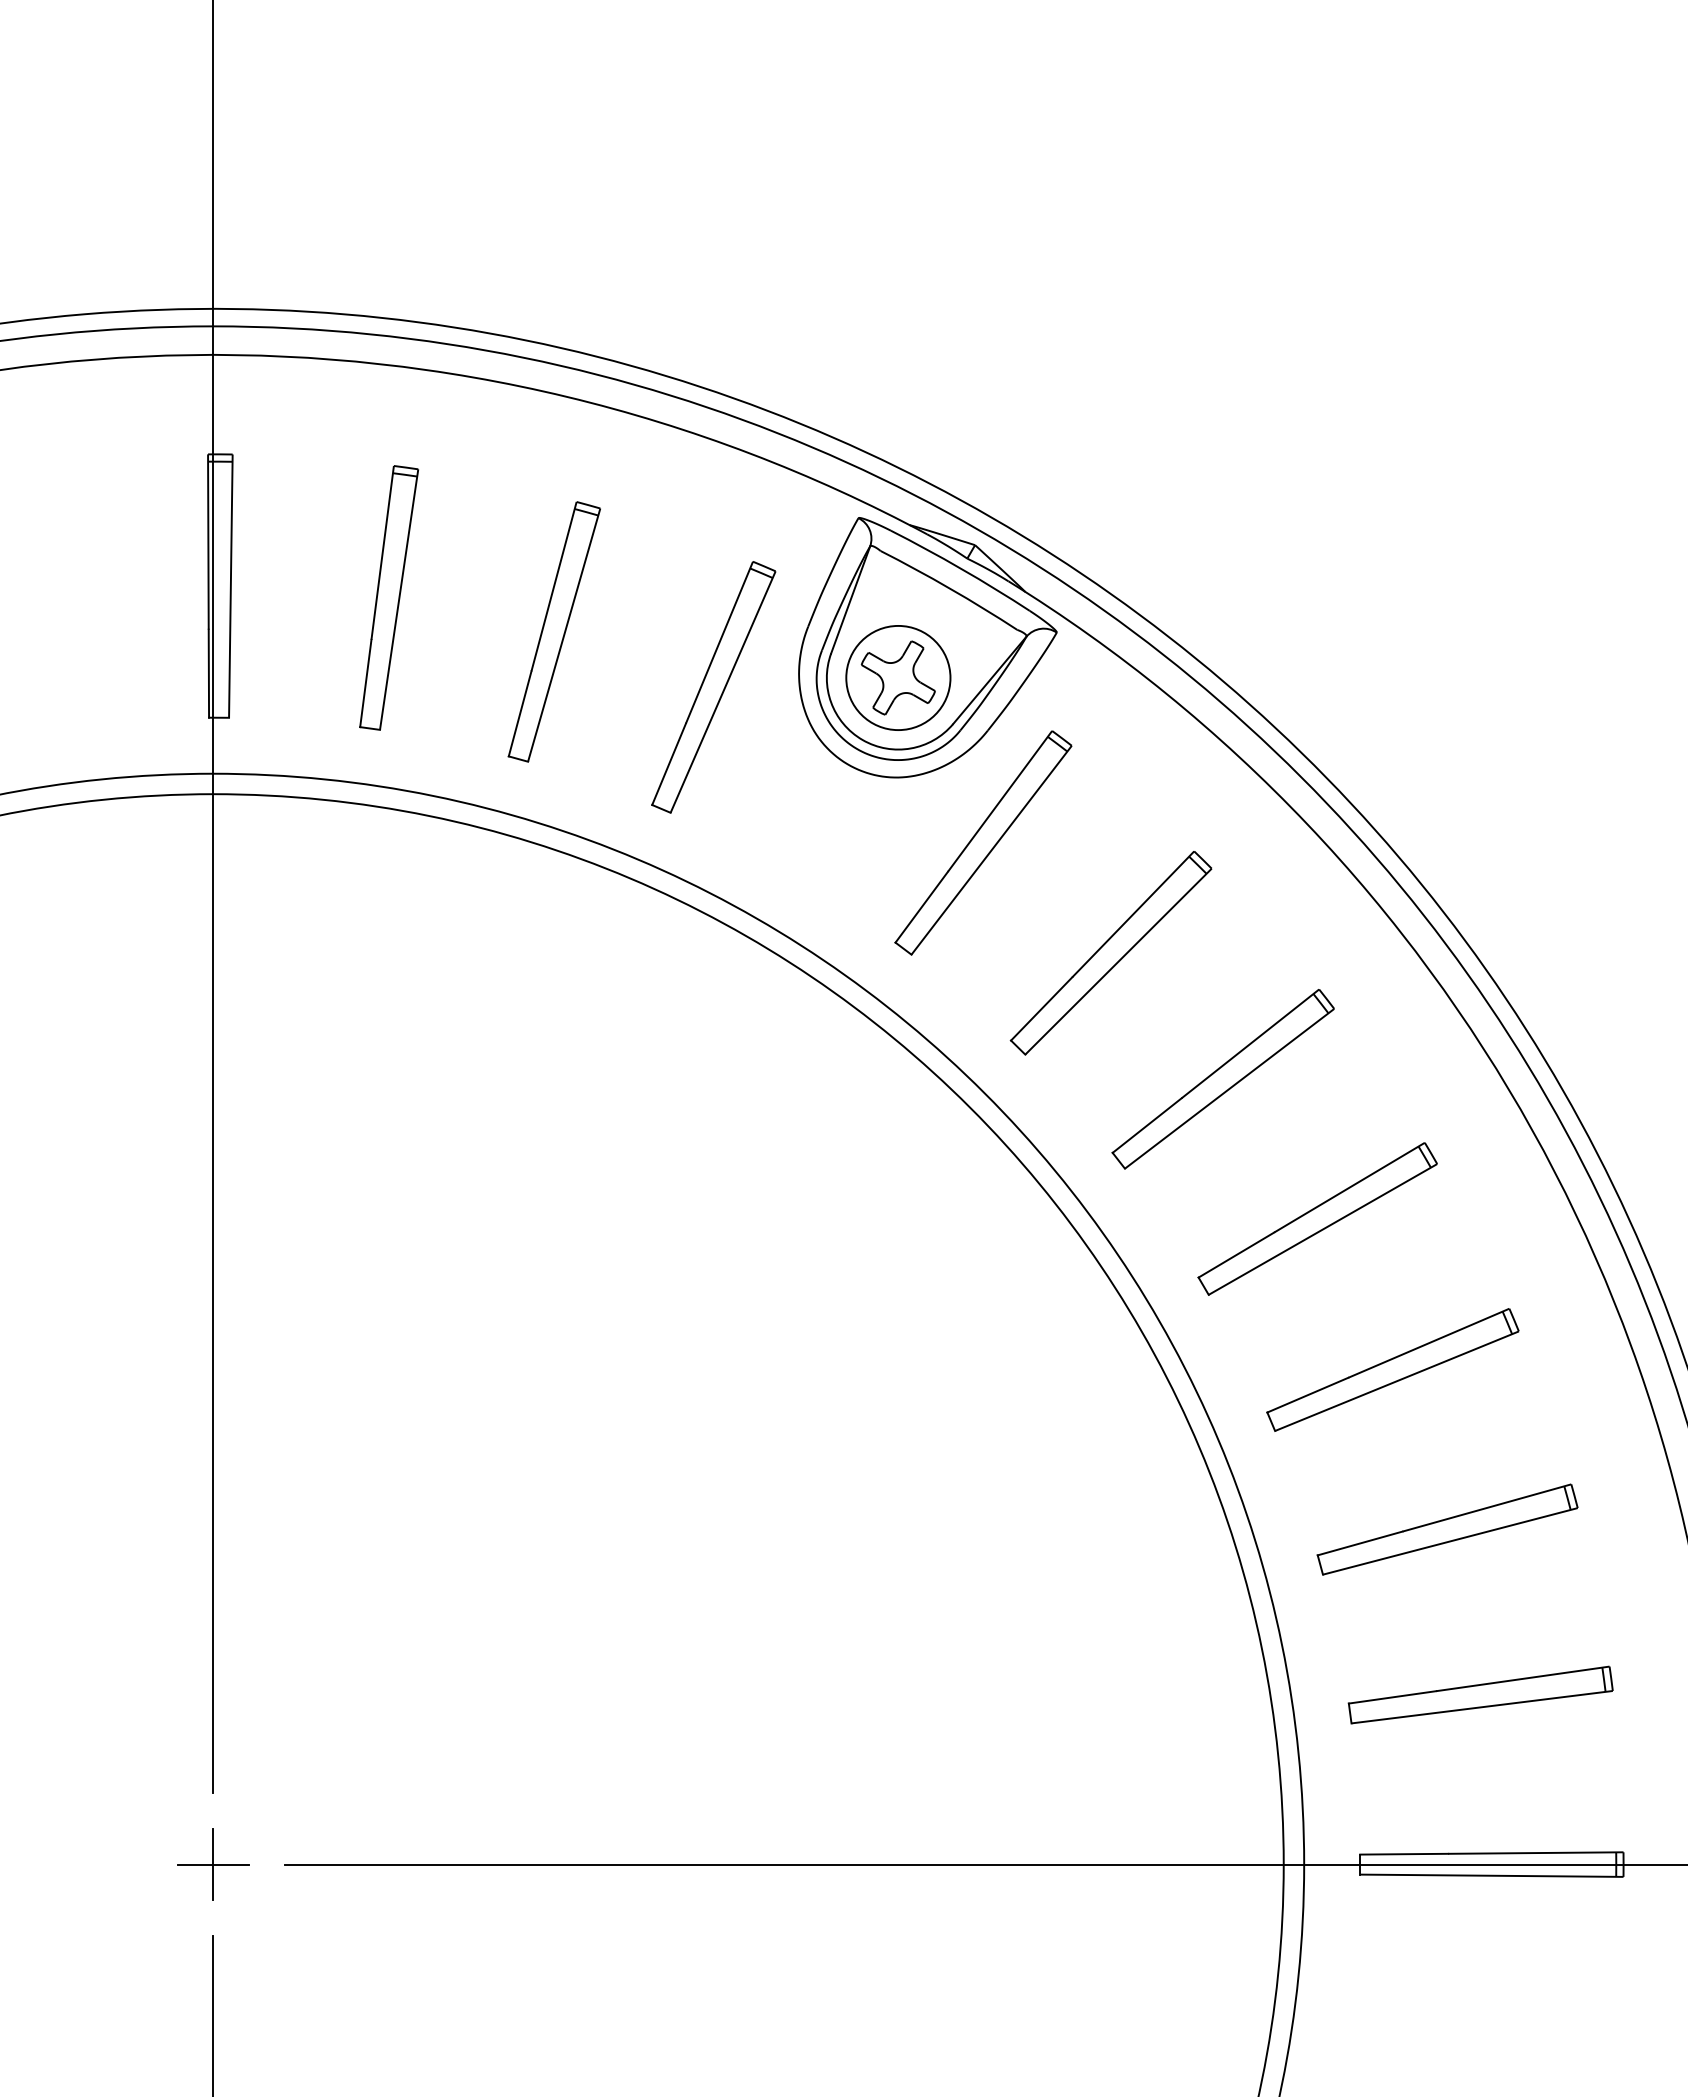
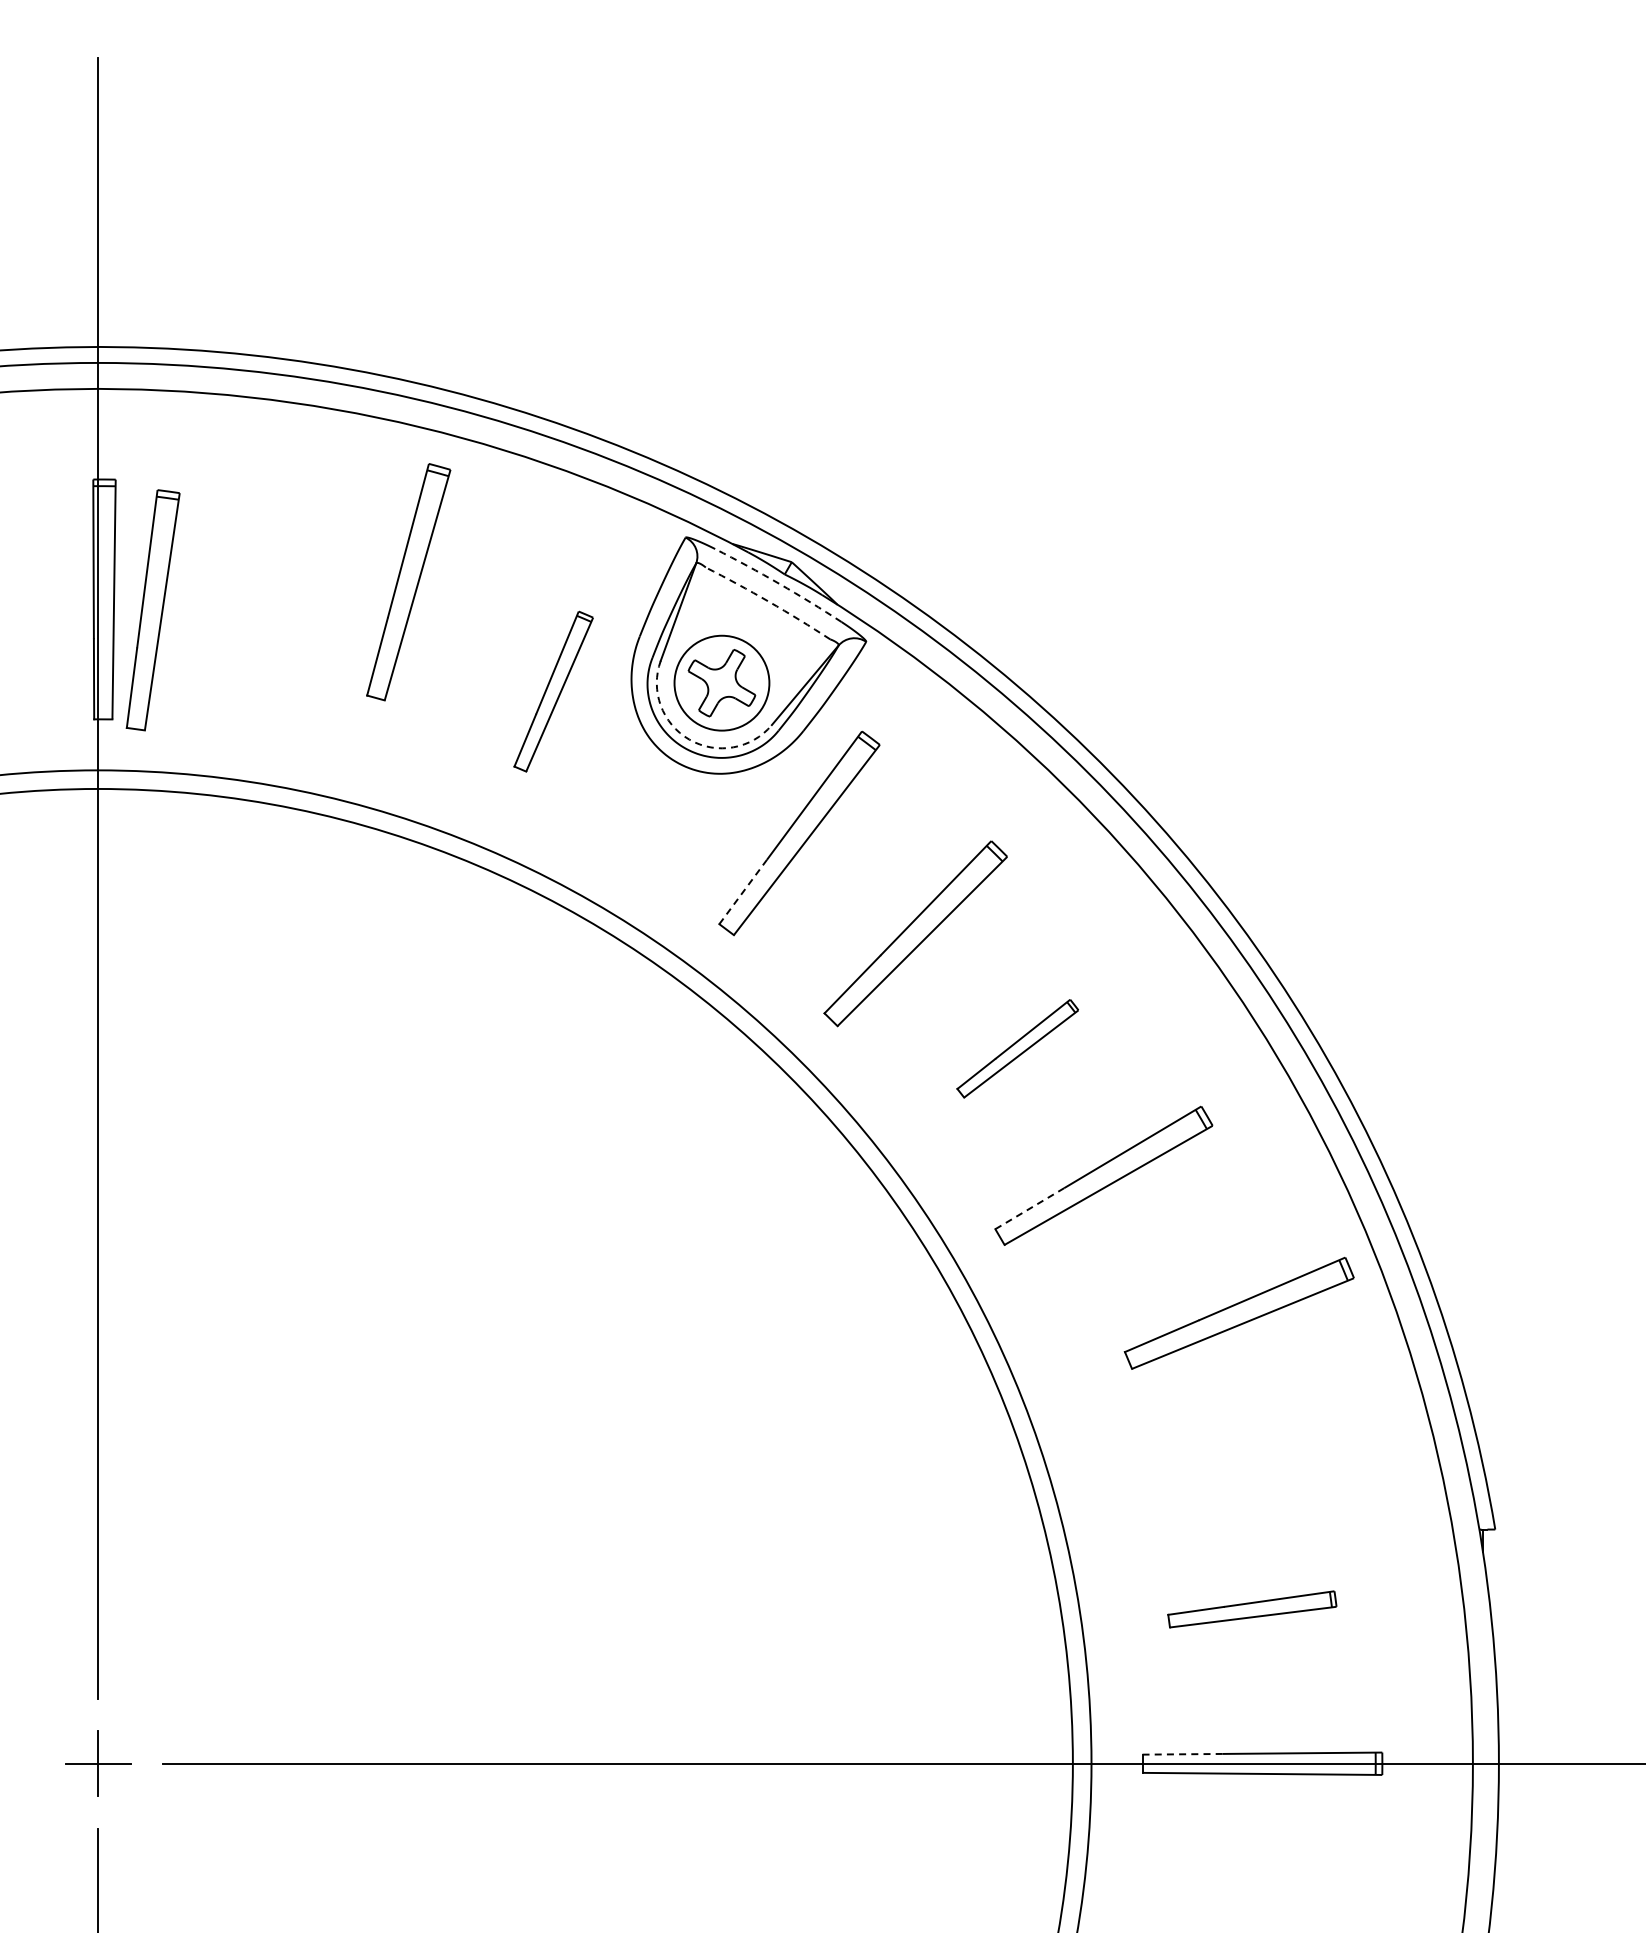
arc: (961, 568) -> (779, 583), solid -> dashed
arc: (949, 588) -> (768, 601), solid -> dashed
part: (388, 598) -> (152, 610), moved
part: (554, 632) -> (408, 582), moved
part: (713, 687) -> (553, 691), size x0.7
arc: (862, 739) -> (689, 739), solid -> dashed
line: (922, 906) -> (743, 891), solid -> dashed
part: (1222, 1079) -> (1017, 1048), size x0.6
line: (1237, 1254) -> (1030, 1208), solid -> dashed
part: (1392, 1369) -> (1238, 1312), moved
part: (1446, 1529) -> (1221, 1458), removed
part: (1480, 1695) -> (1252, 1609), size x0.7
line: (1405, 1854) -> (1183, 1754), solid -> dashed

